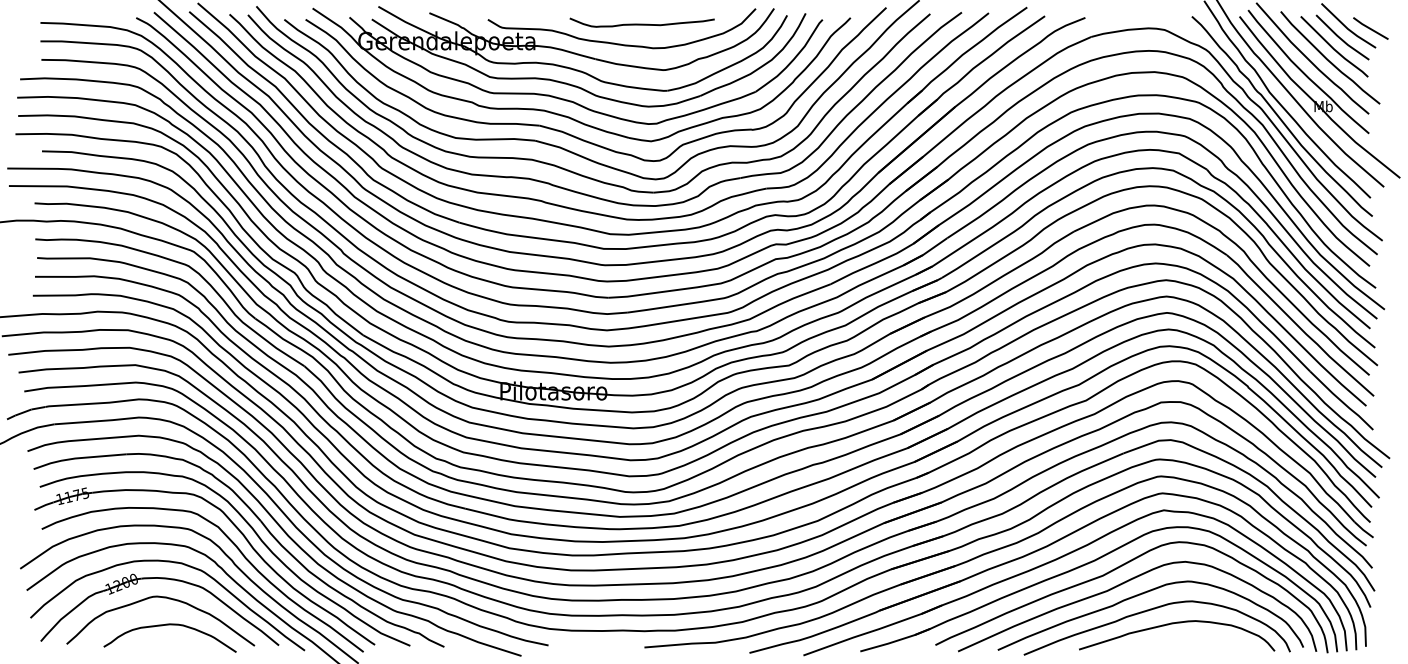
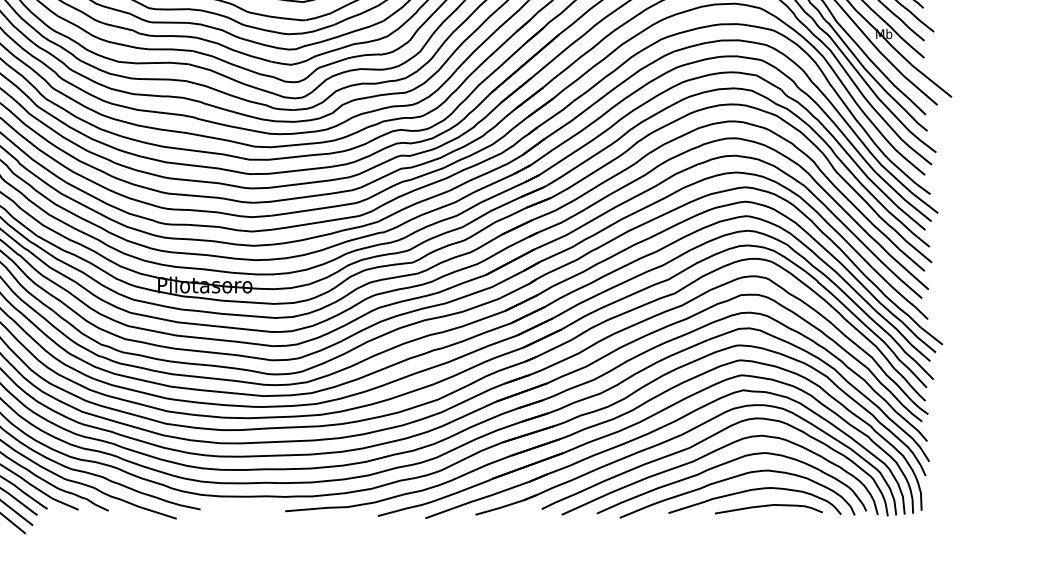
curve: (1190, 642) -> (766, 506), added

